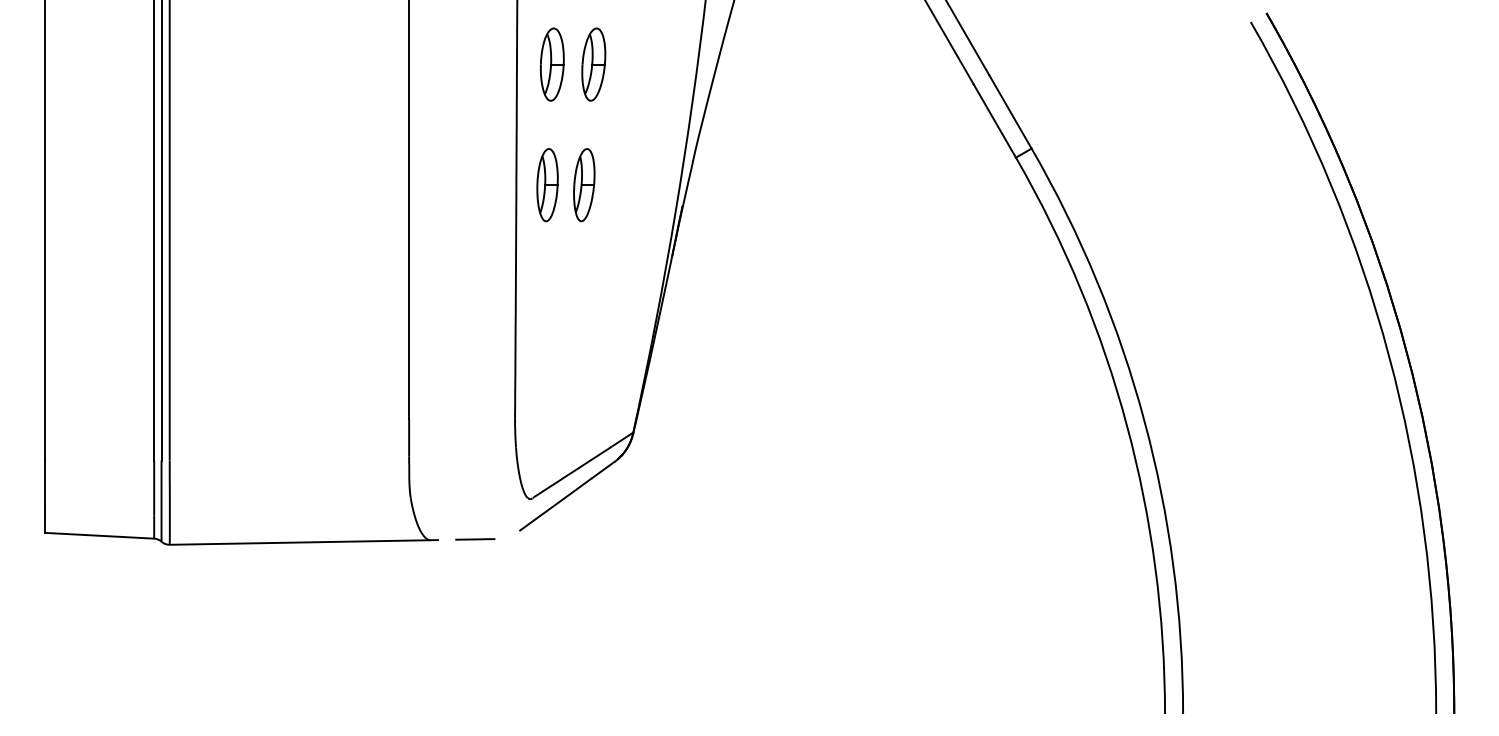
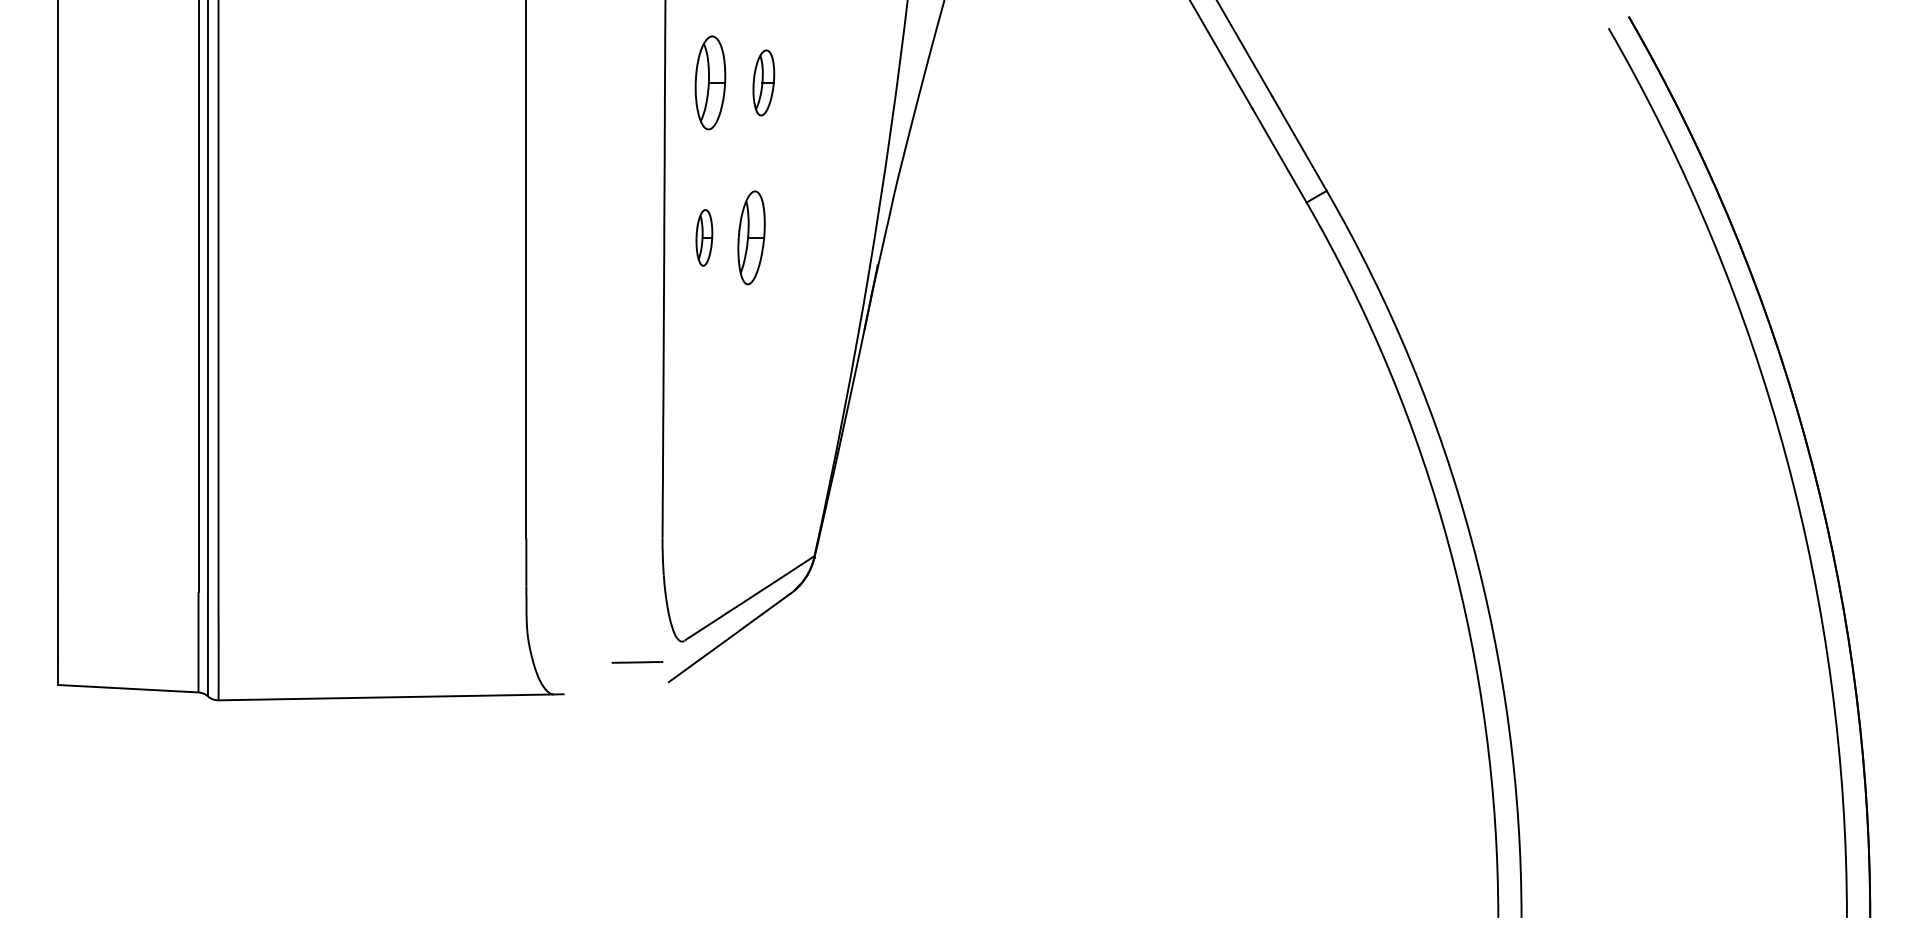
part: (593, 64) -> (763, 82), size x0.7
part: (547, 184) -> (704, 237), size x0.6
line: (475, 539) -> (637, 662), moved

